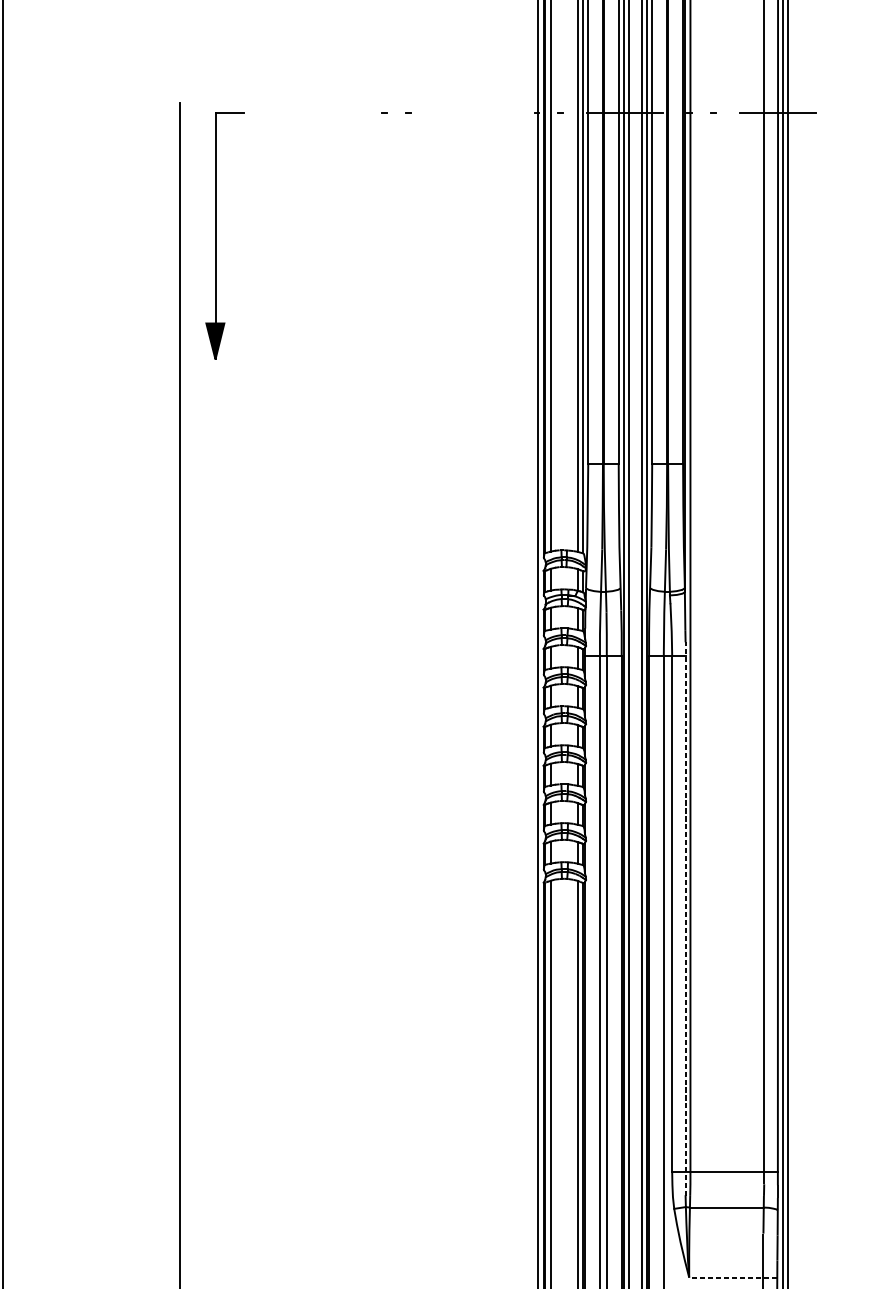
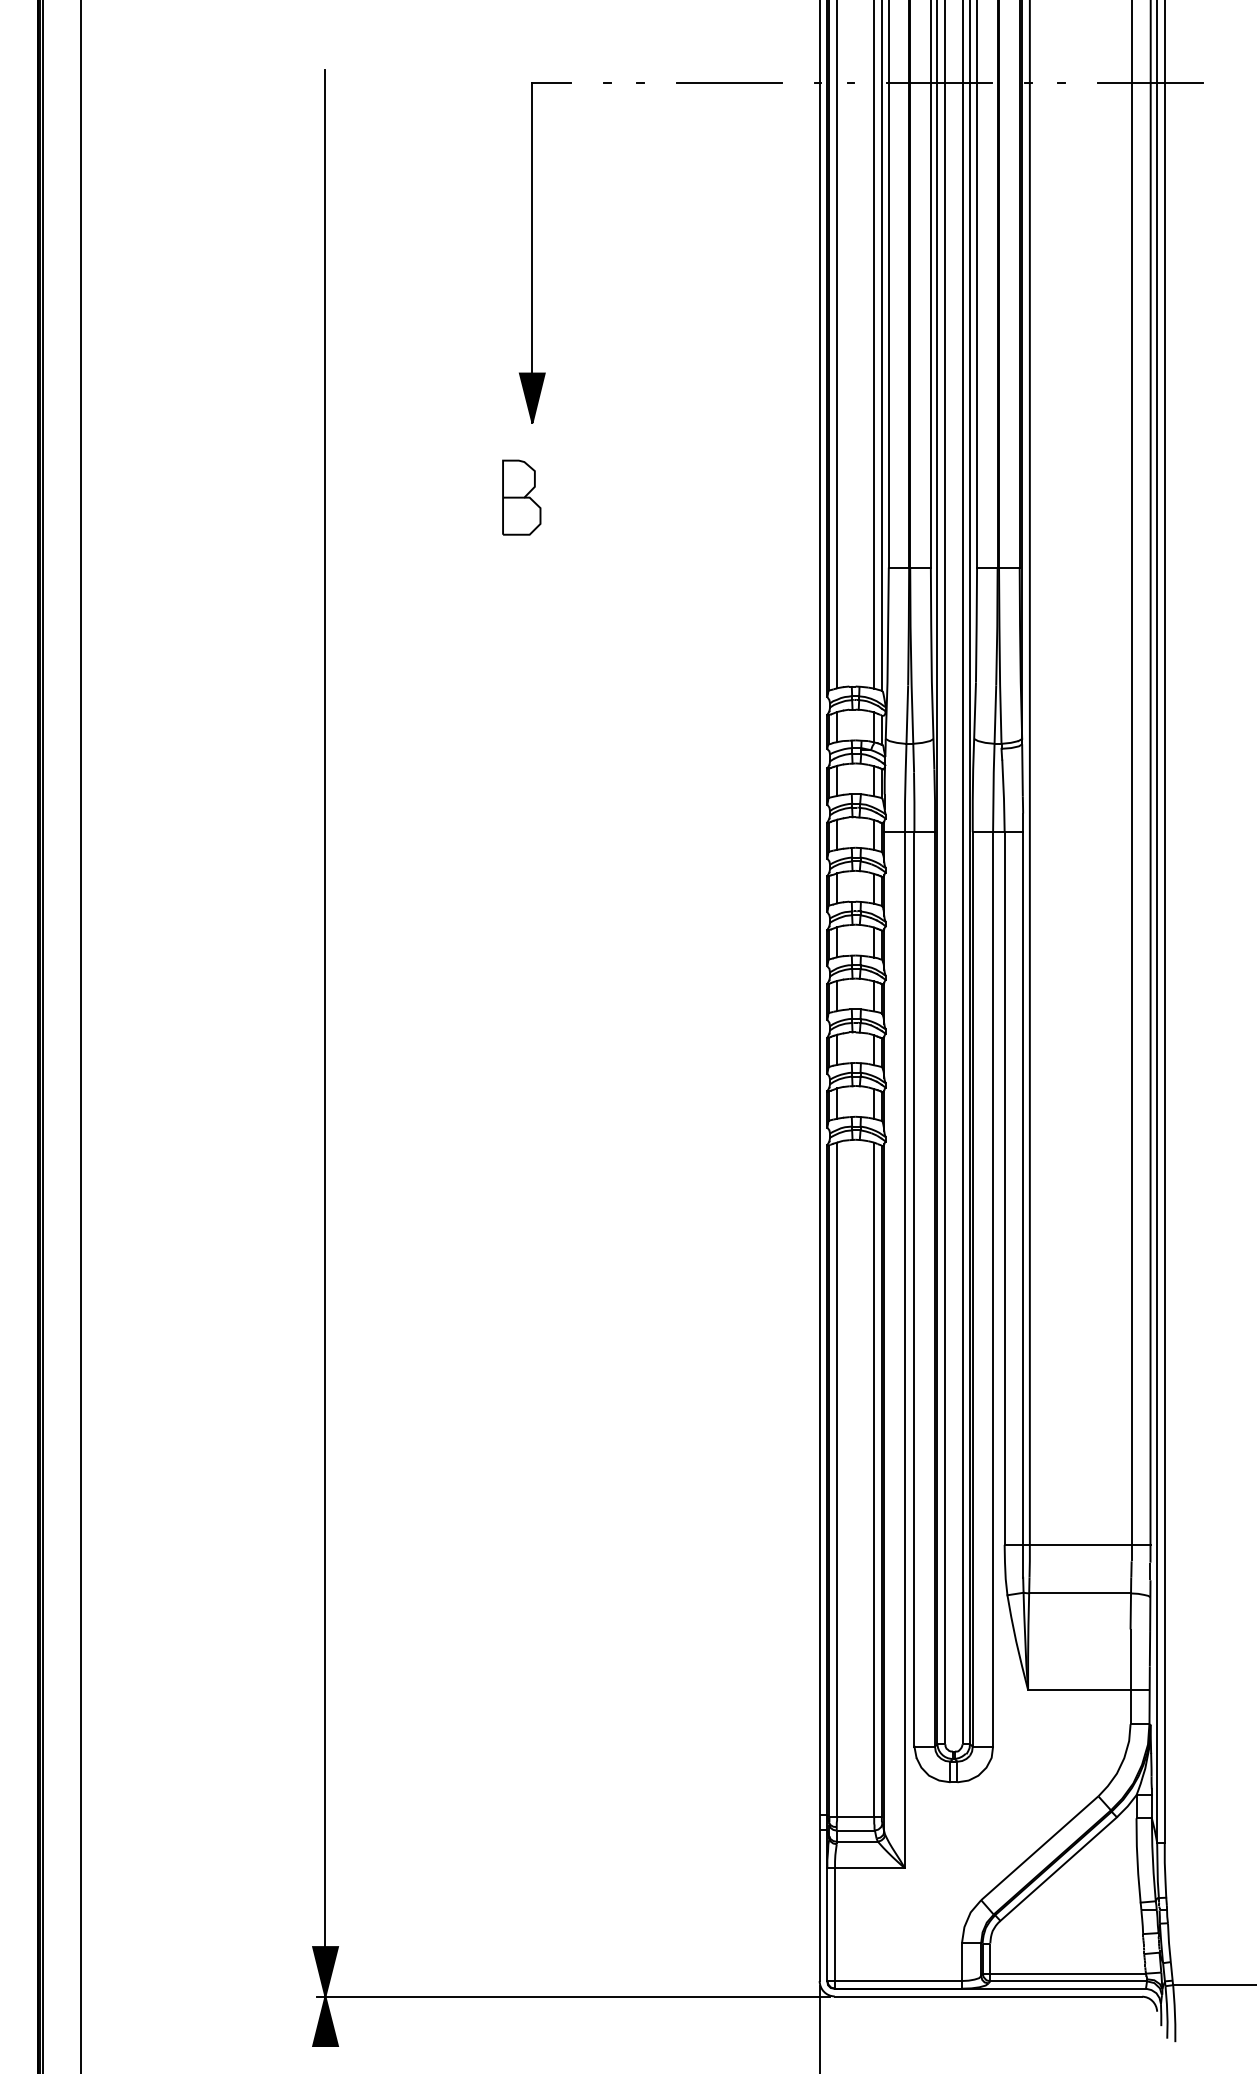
line: (472, 112) -> (729, 82), added
part: (215, 235) -> (532, 252), moved
part: (322, 413) -> (521, 497), added
line: (685, 919) -> (1023, 1195), dashed -> solid
line: (732, 1277) -> (1088, 1690), dashed -> solid

